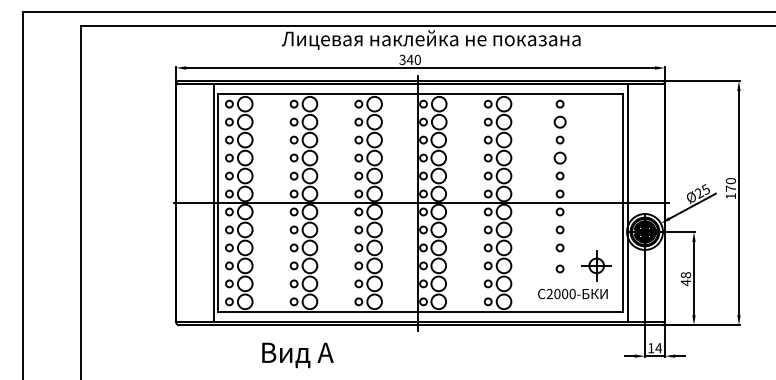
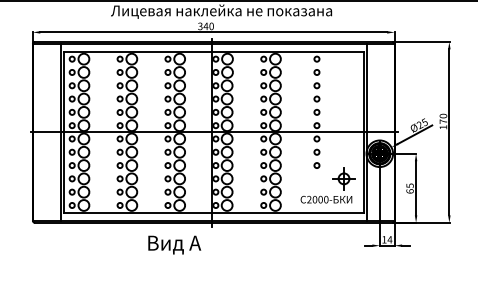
circle: (559, 121) -> (316, 71), size x0.62
circle: (559, 157) -> (316, 98), size x0.62
circle: (559, 268) -> (316, 180), removed
text: (685, 279) -> (409, 188), 48 -> 65
text: (297, 355) -> (174, 245), moved

